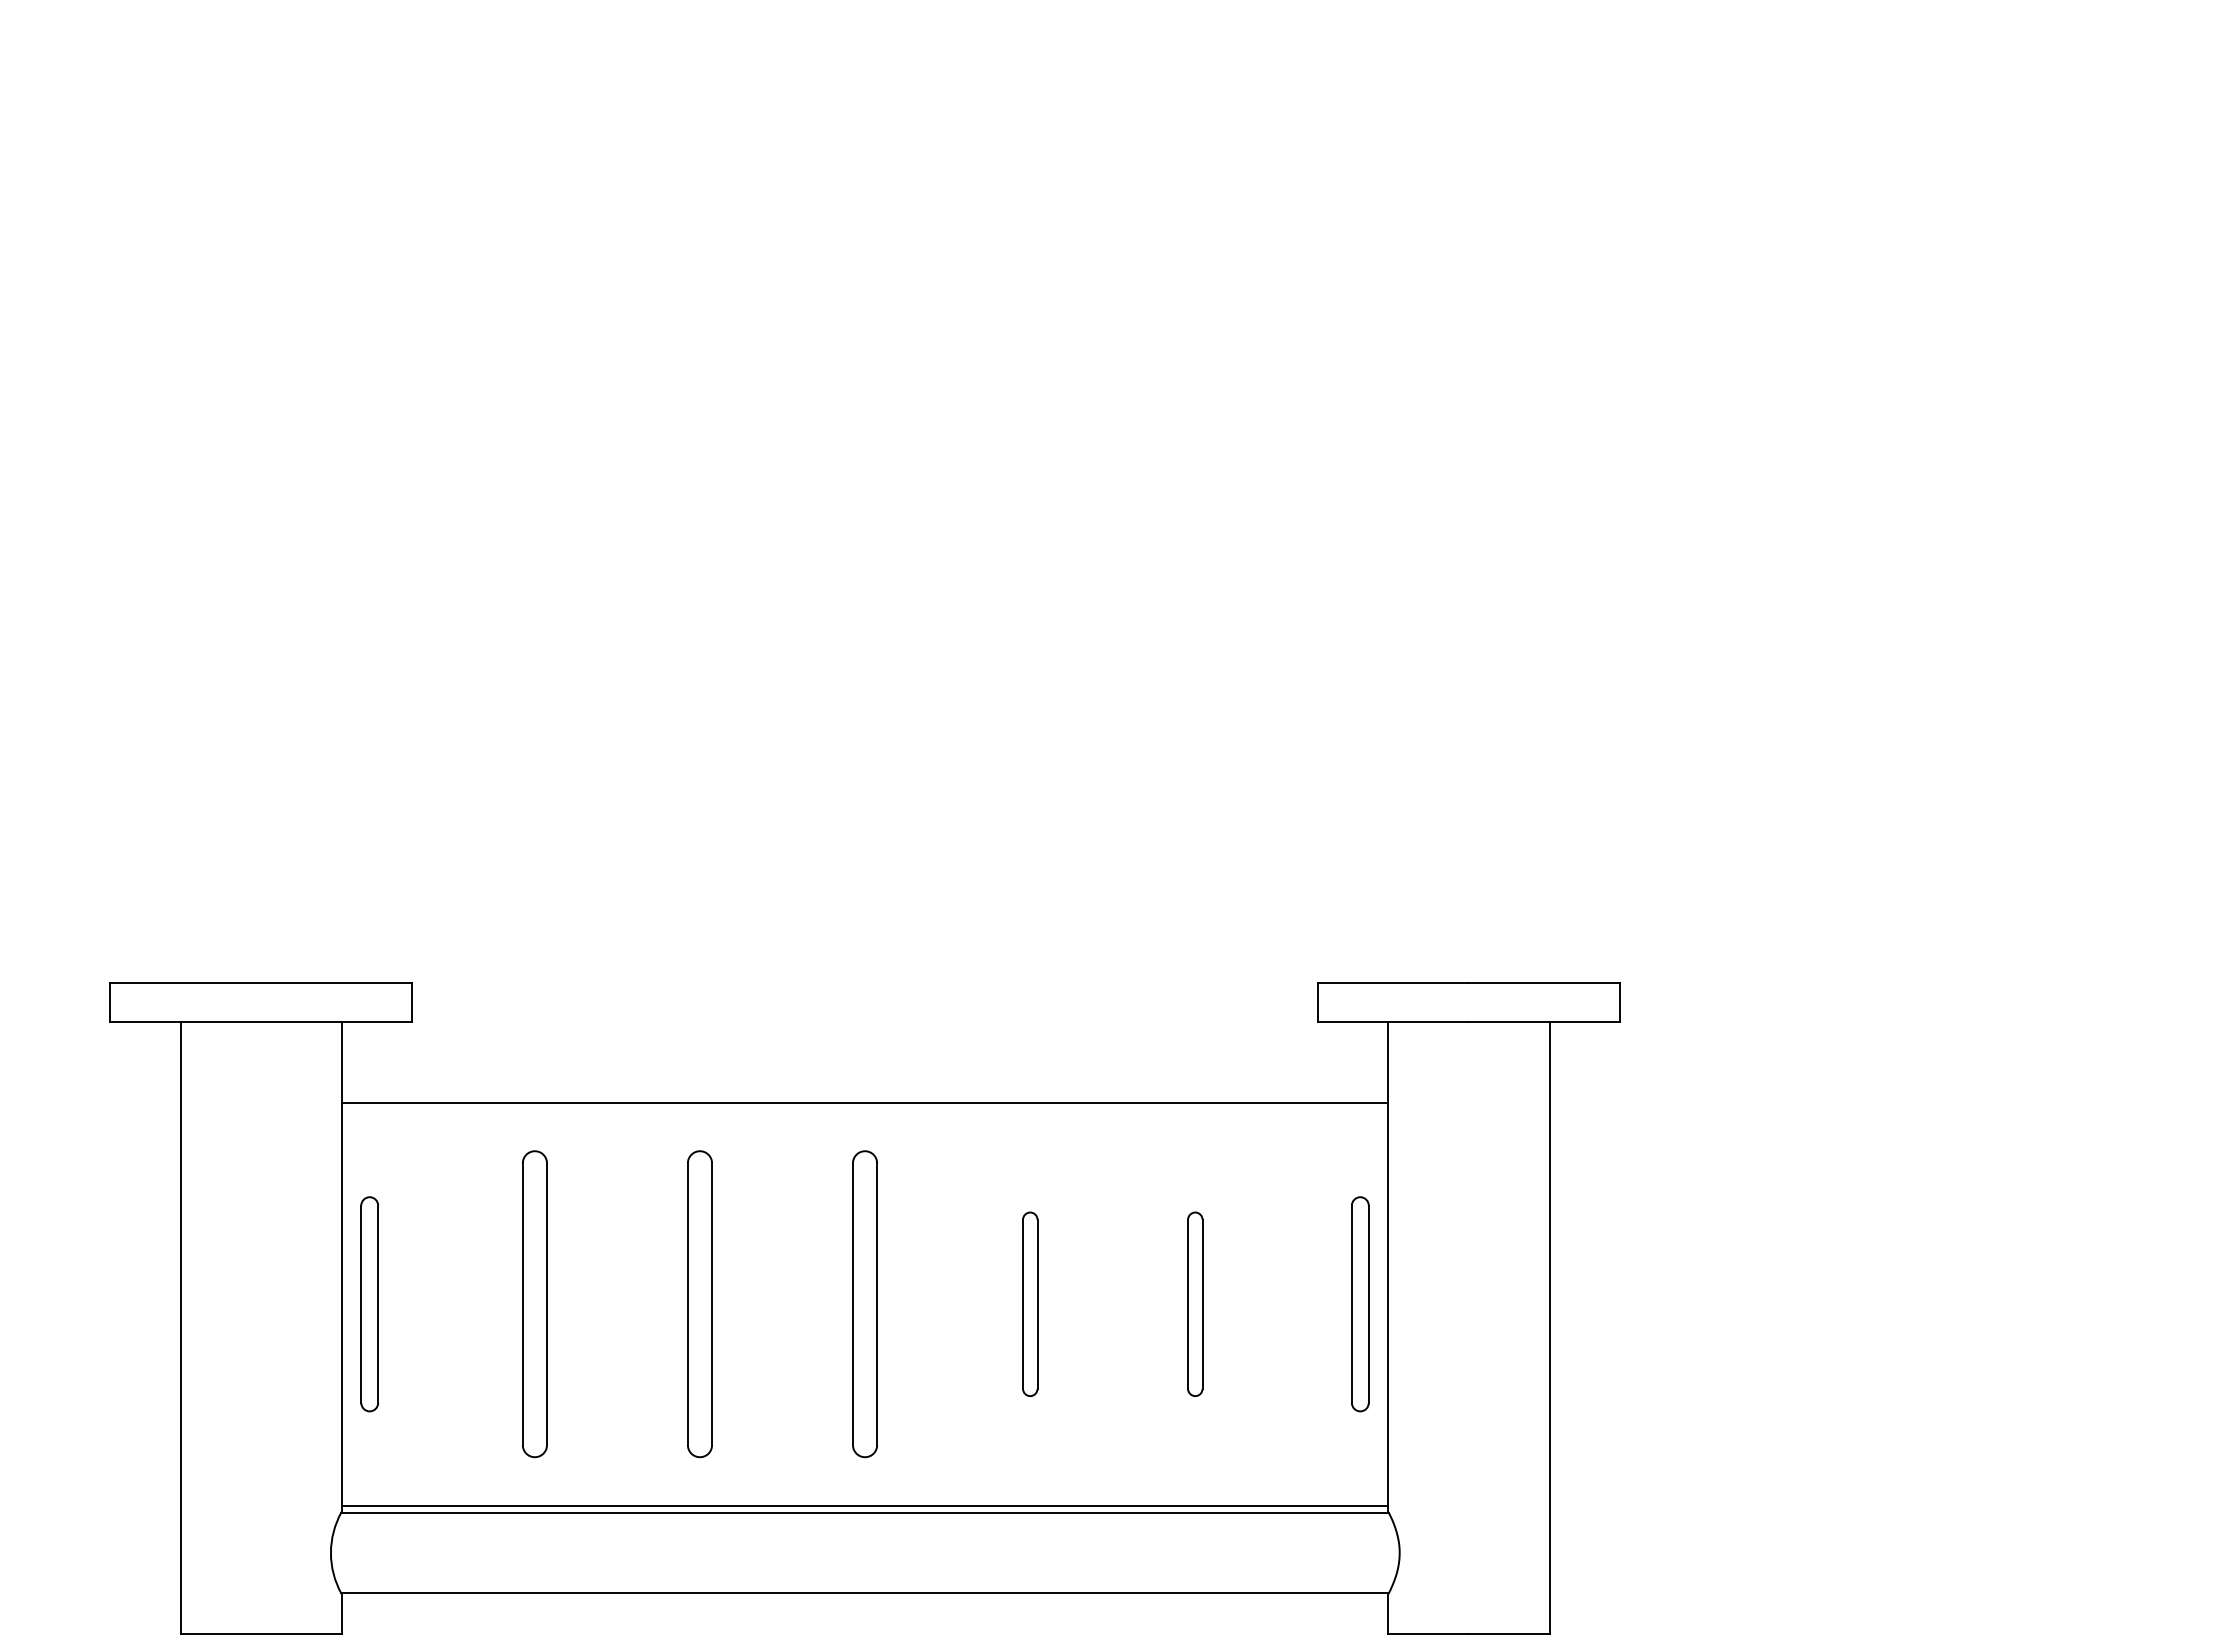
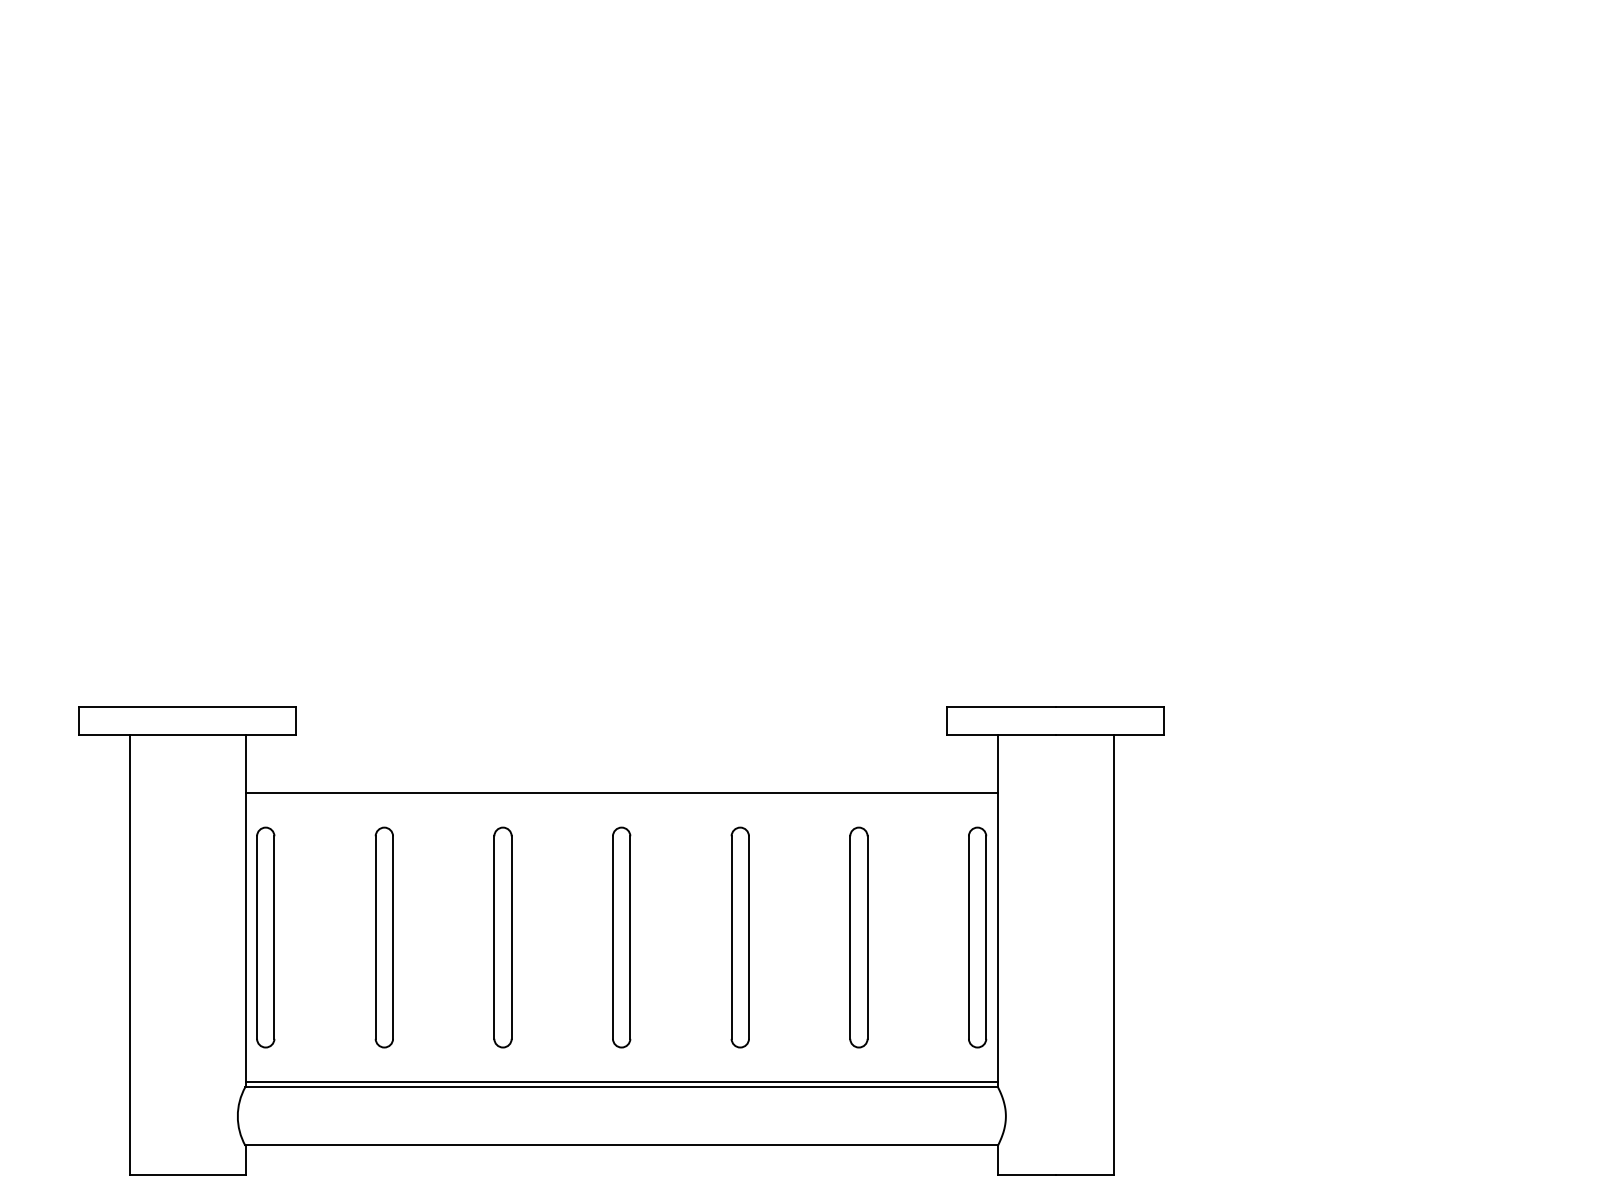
part: (369, 1304) -> (265, 937), size x1.43
part: (1030, 1304) -> (740, 937), size x1.67
part: (1195, 1304) -> (859, 937), size x1.67
part: (1360, 1304) -> (977, 937), size x1.43

